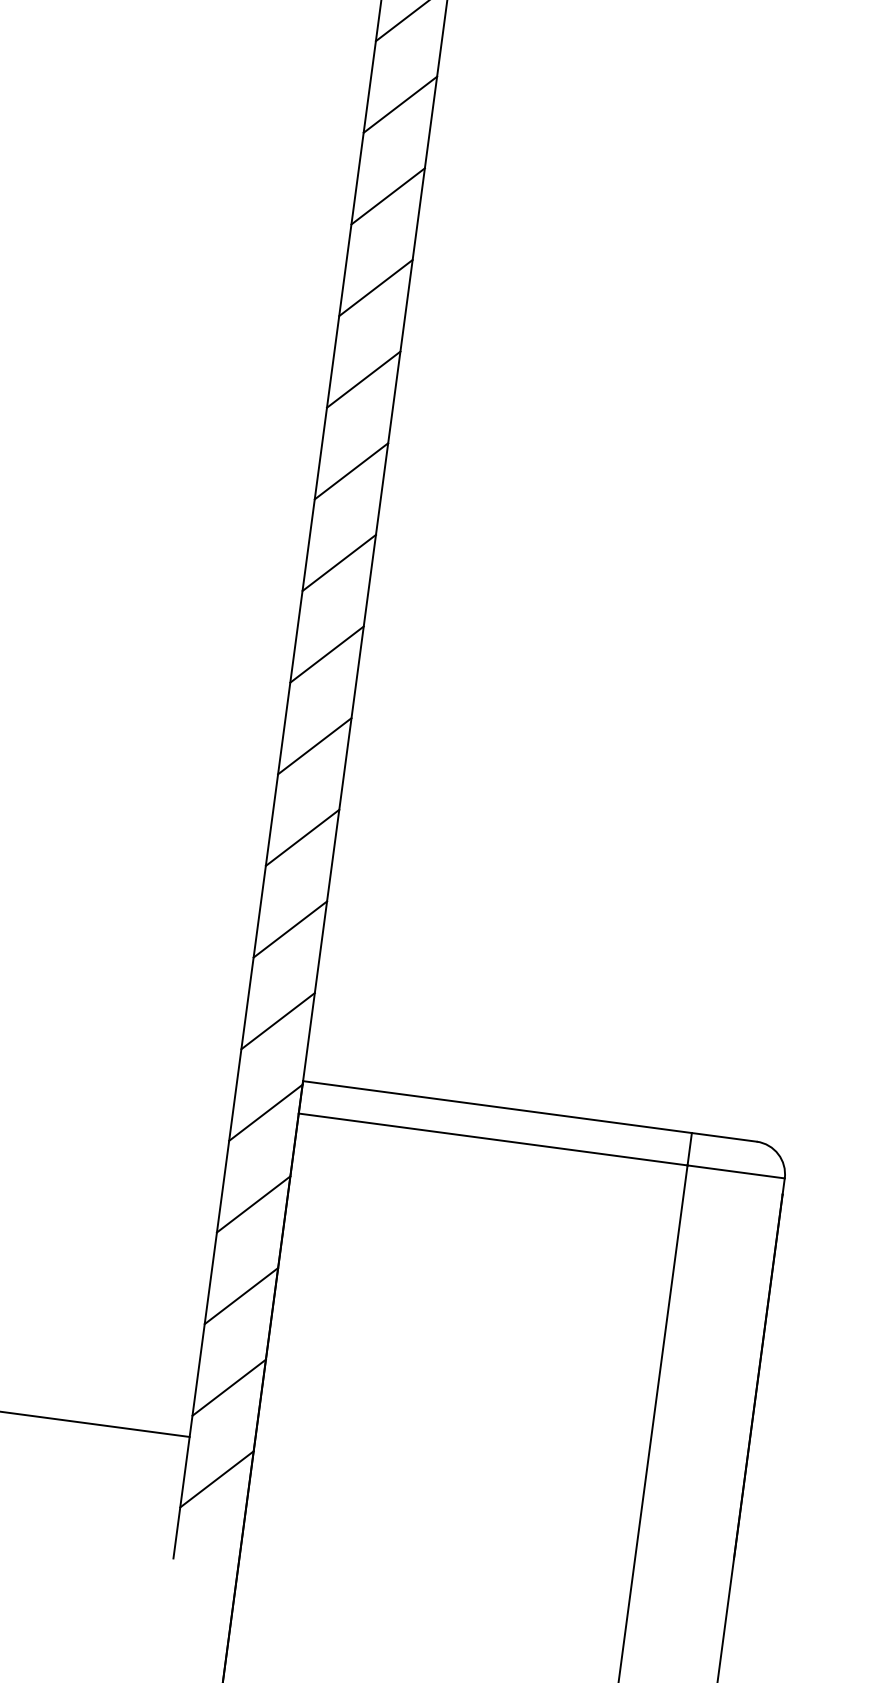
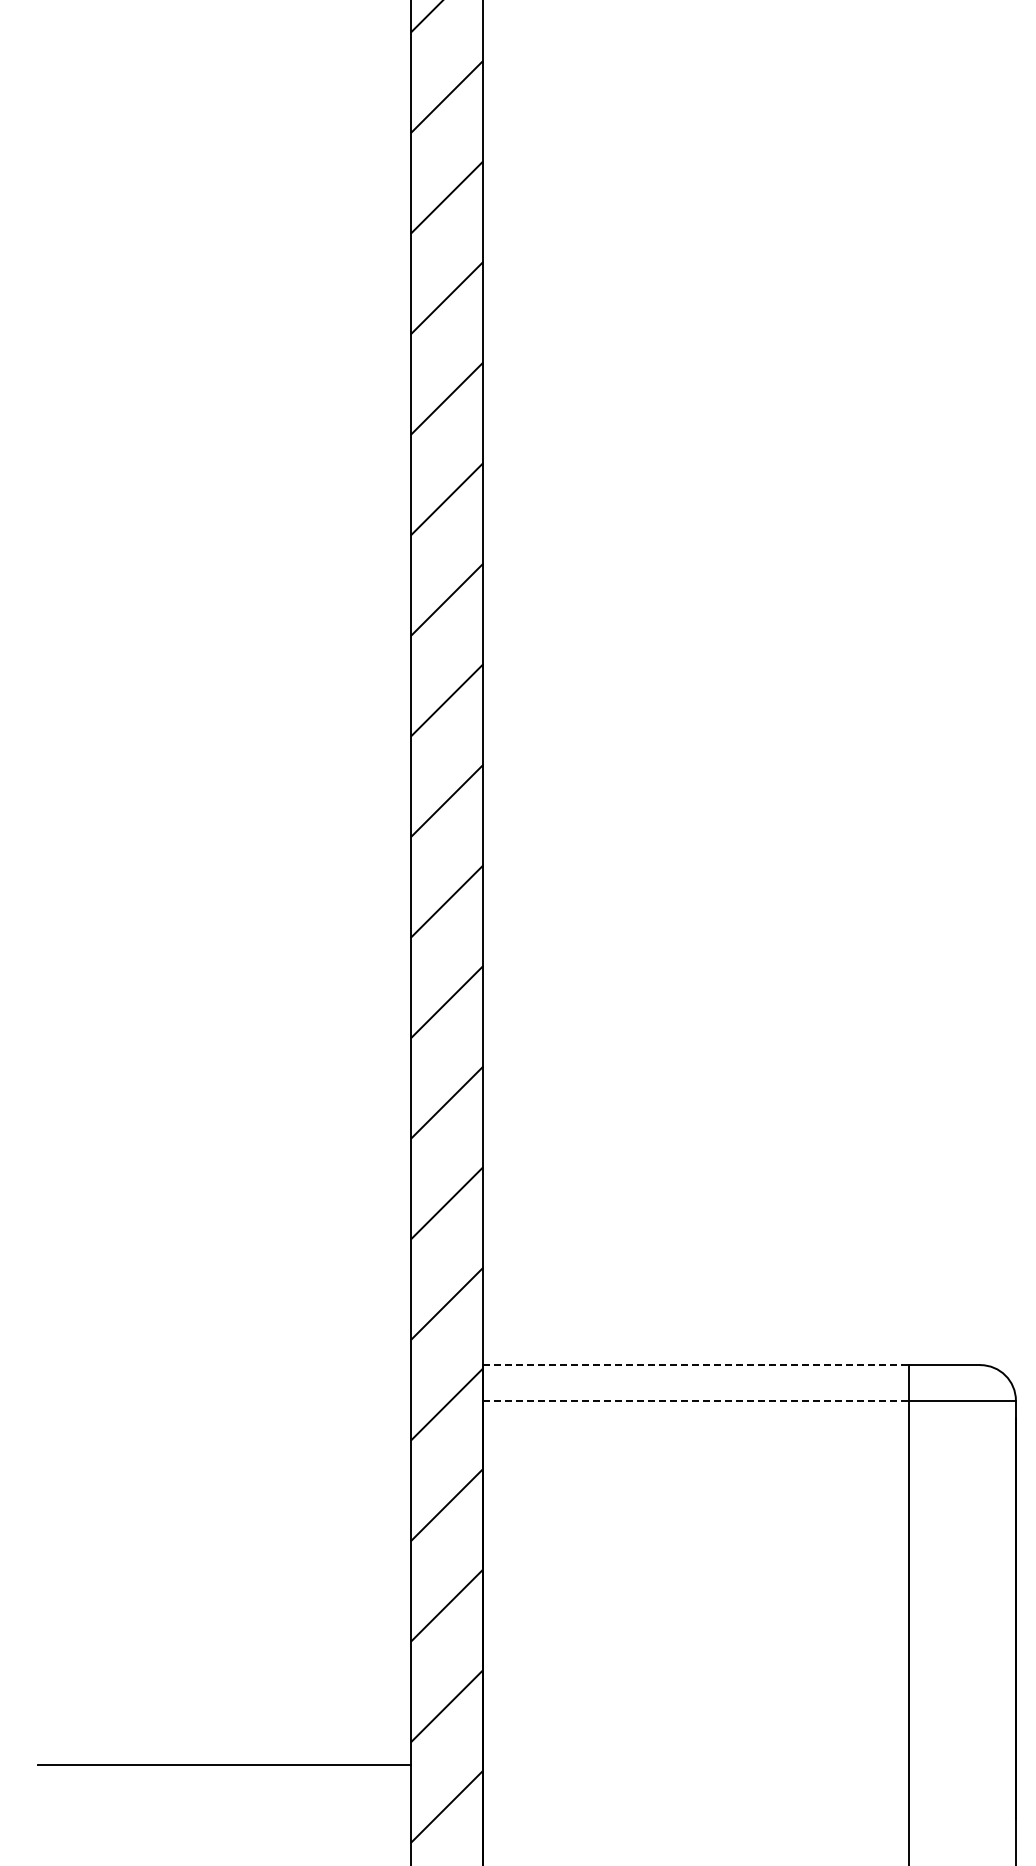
line: (498, 1107) -> (696, 1365), solid -> dashed
line: (493, 1139) -> (696, 1400), solid -> dashed

